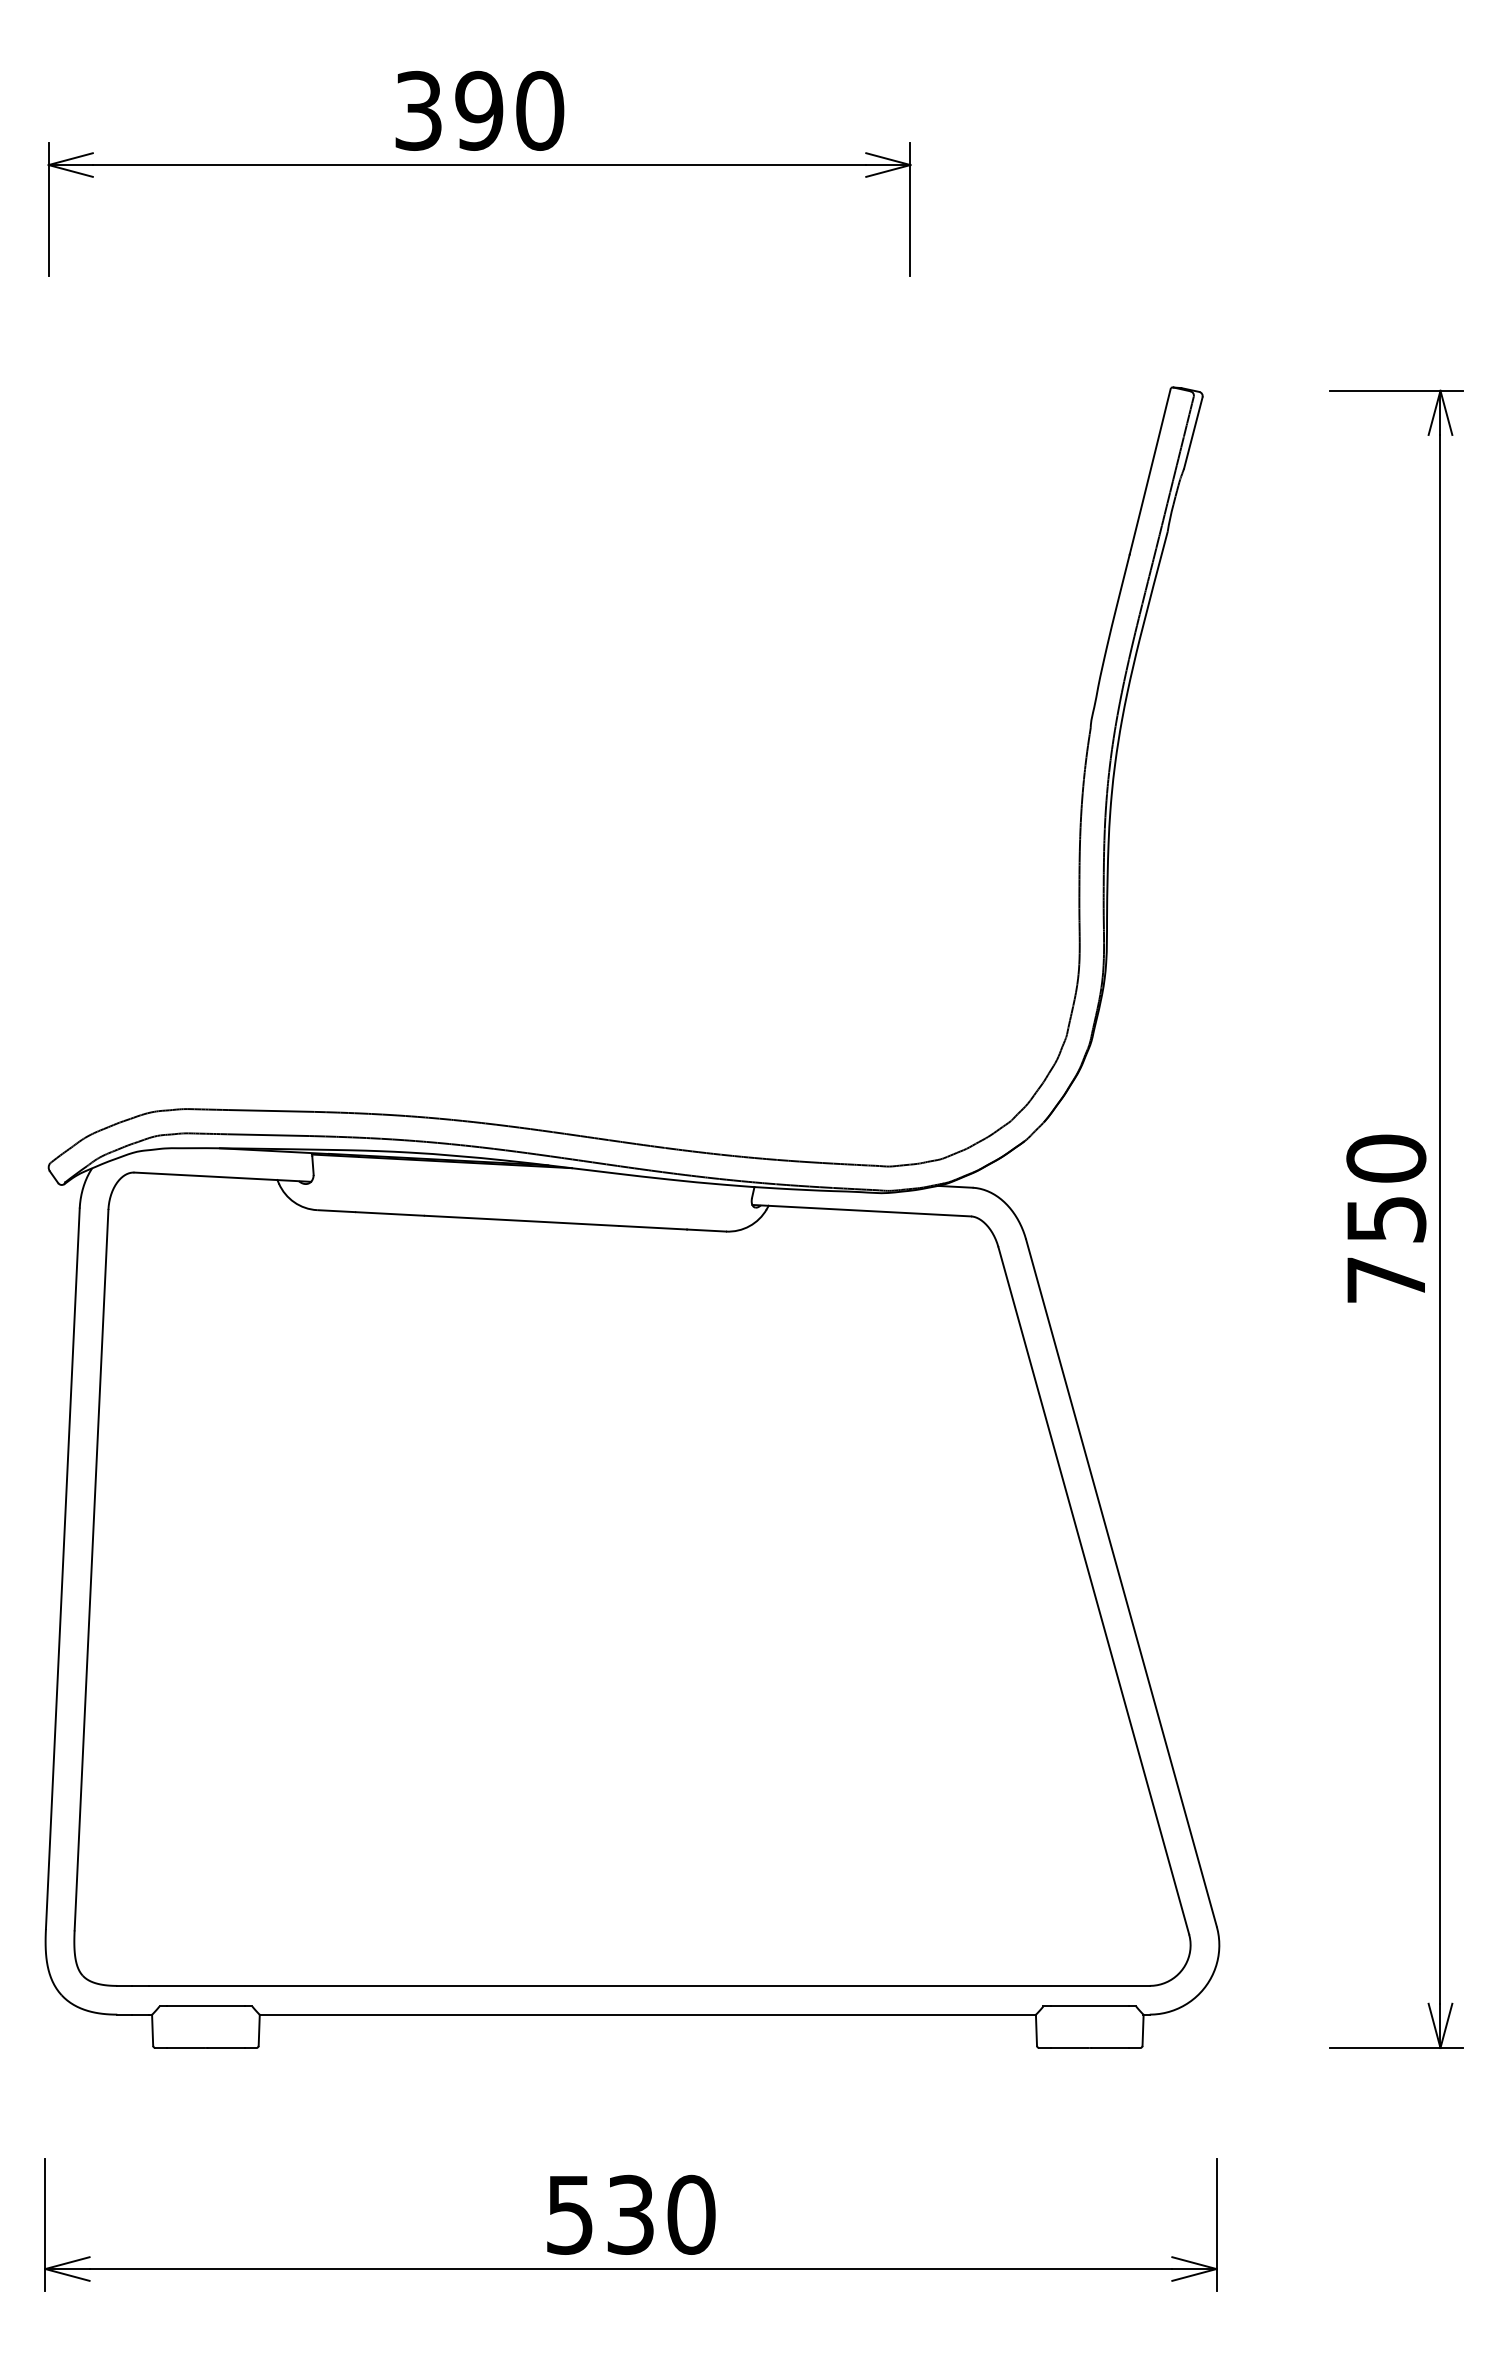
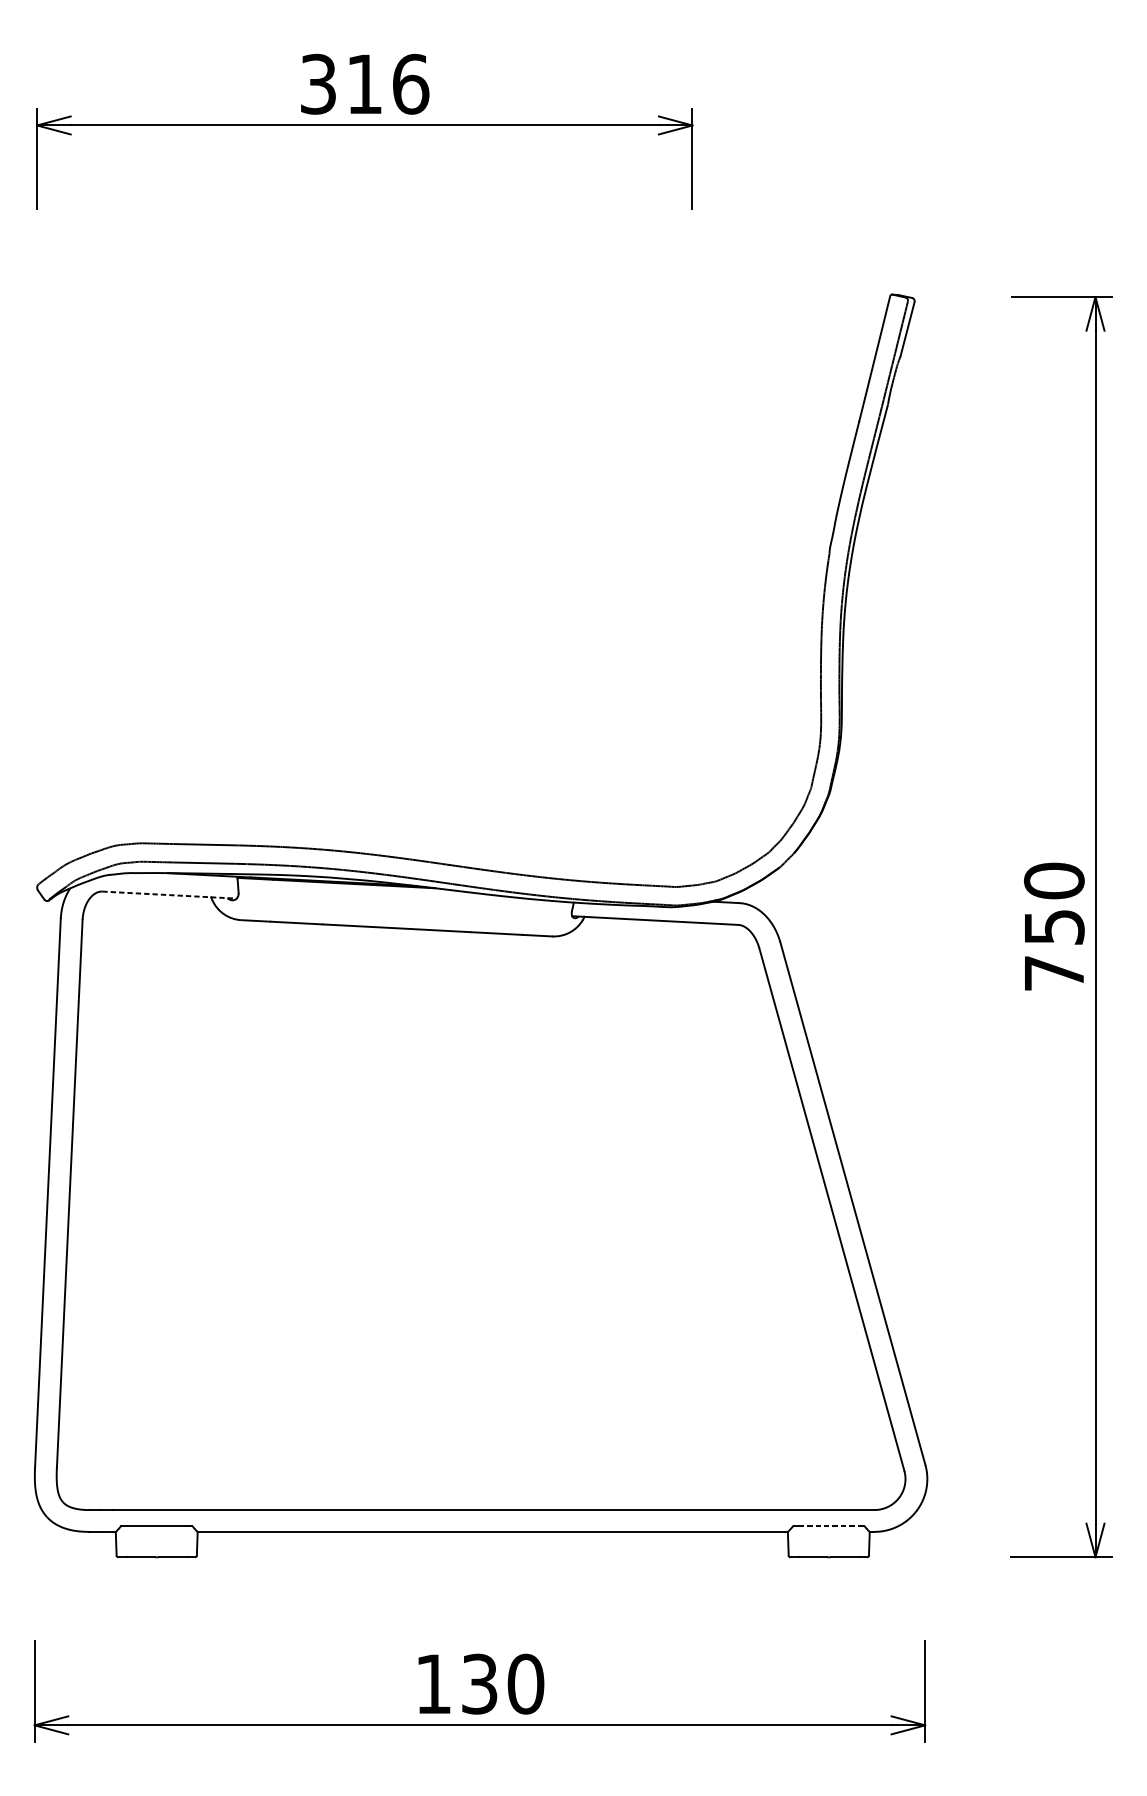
text: (509, 110) -> (387, 83), 390 -> 316
line: (223, 1177) -> (170, 895), solid -> dashed
line: (1090, 2006) -> (829, 1525), solid -> dashed
text: (569, 2215) -> (433, 1684), 530 -> 130

